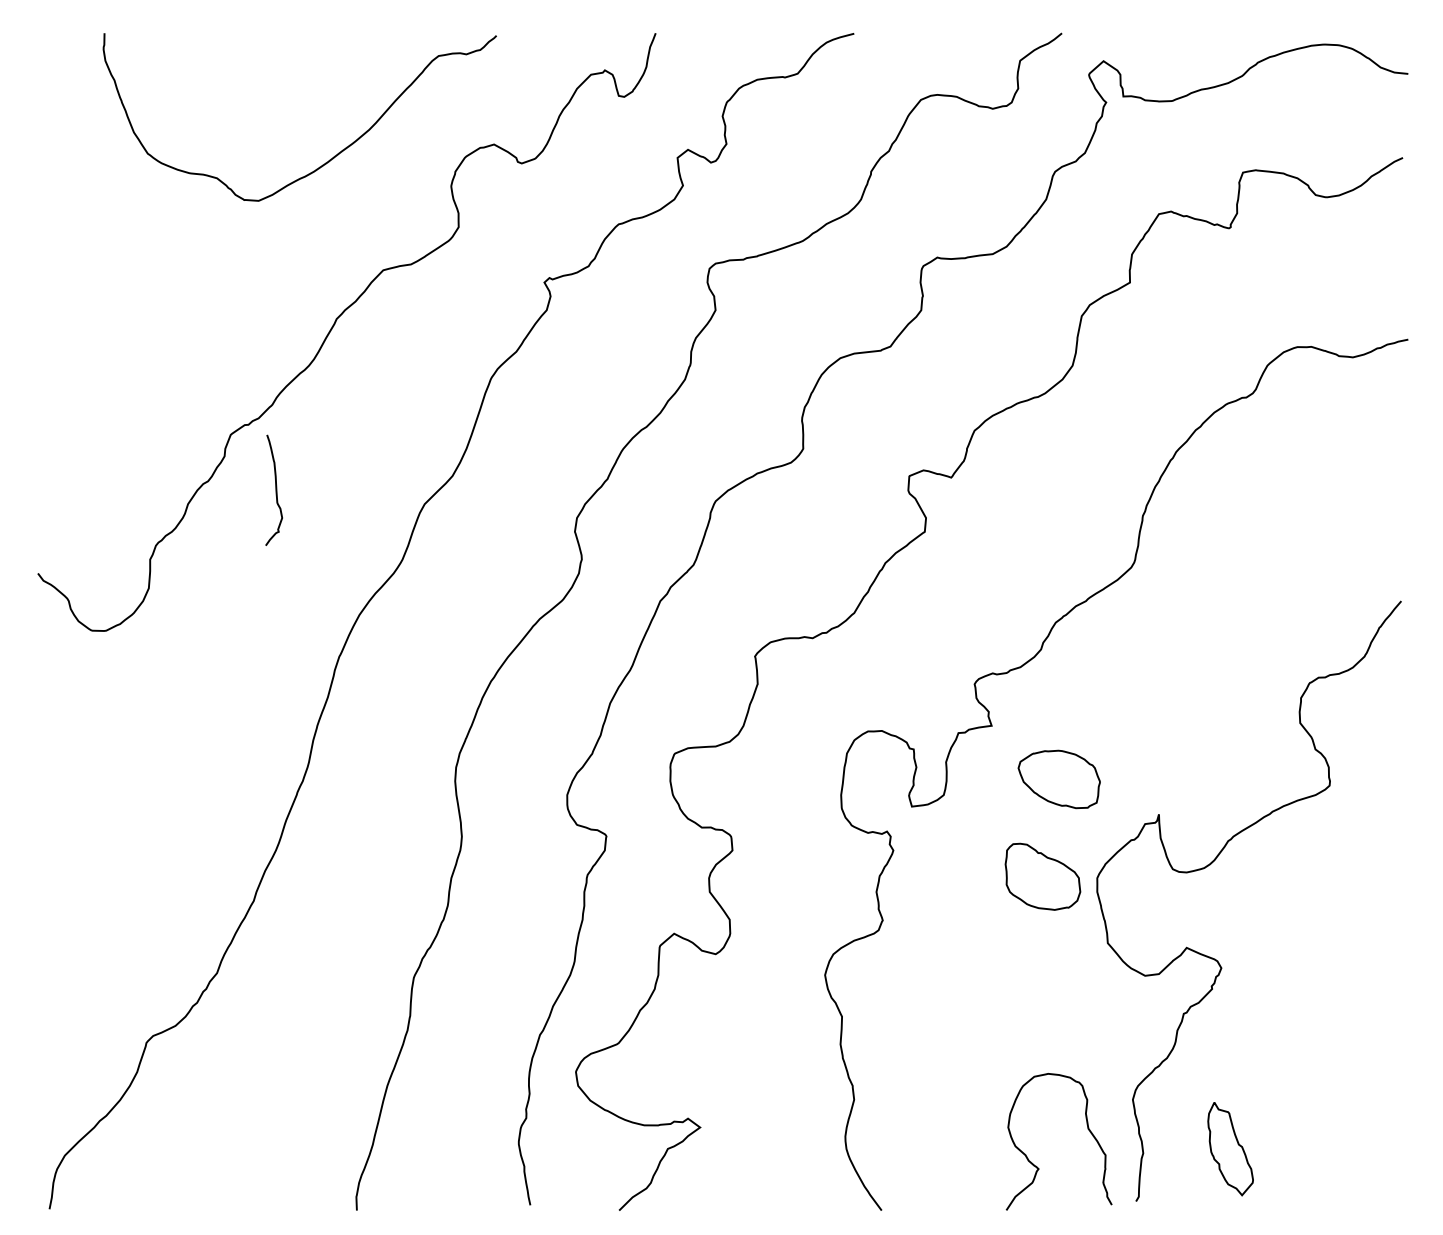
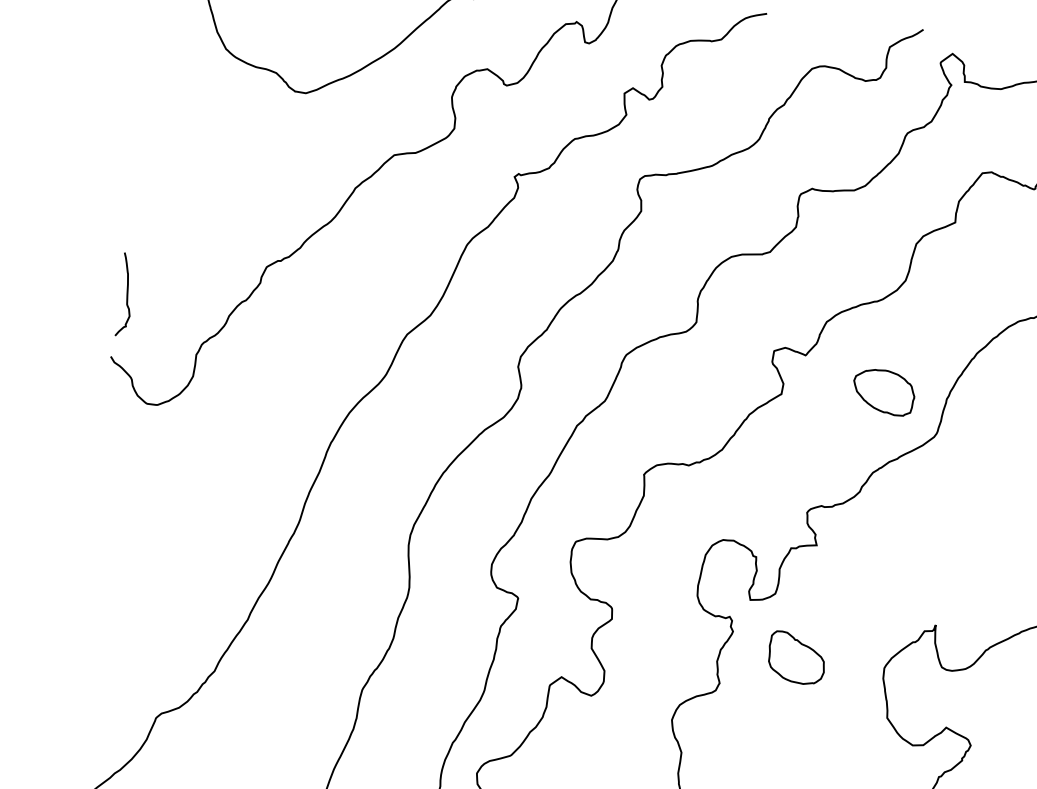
curve: (275, 489) -> (126, 294), moved
part: (1058, 779) -> (883, 392), moved
part: (1042, 876) -> (796, 657), moved

